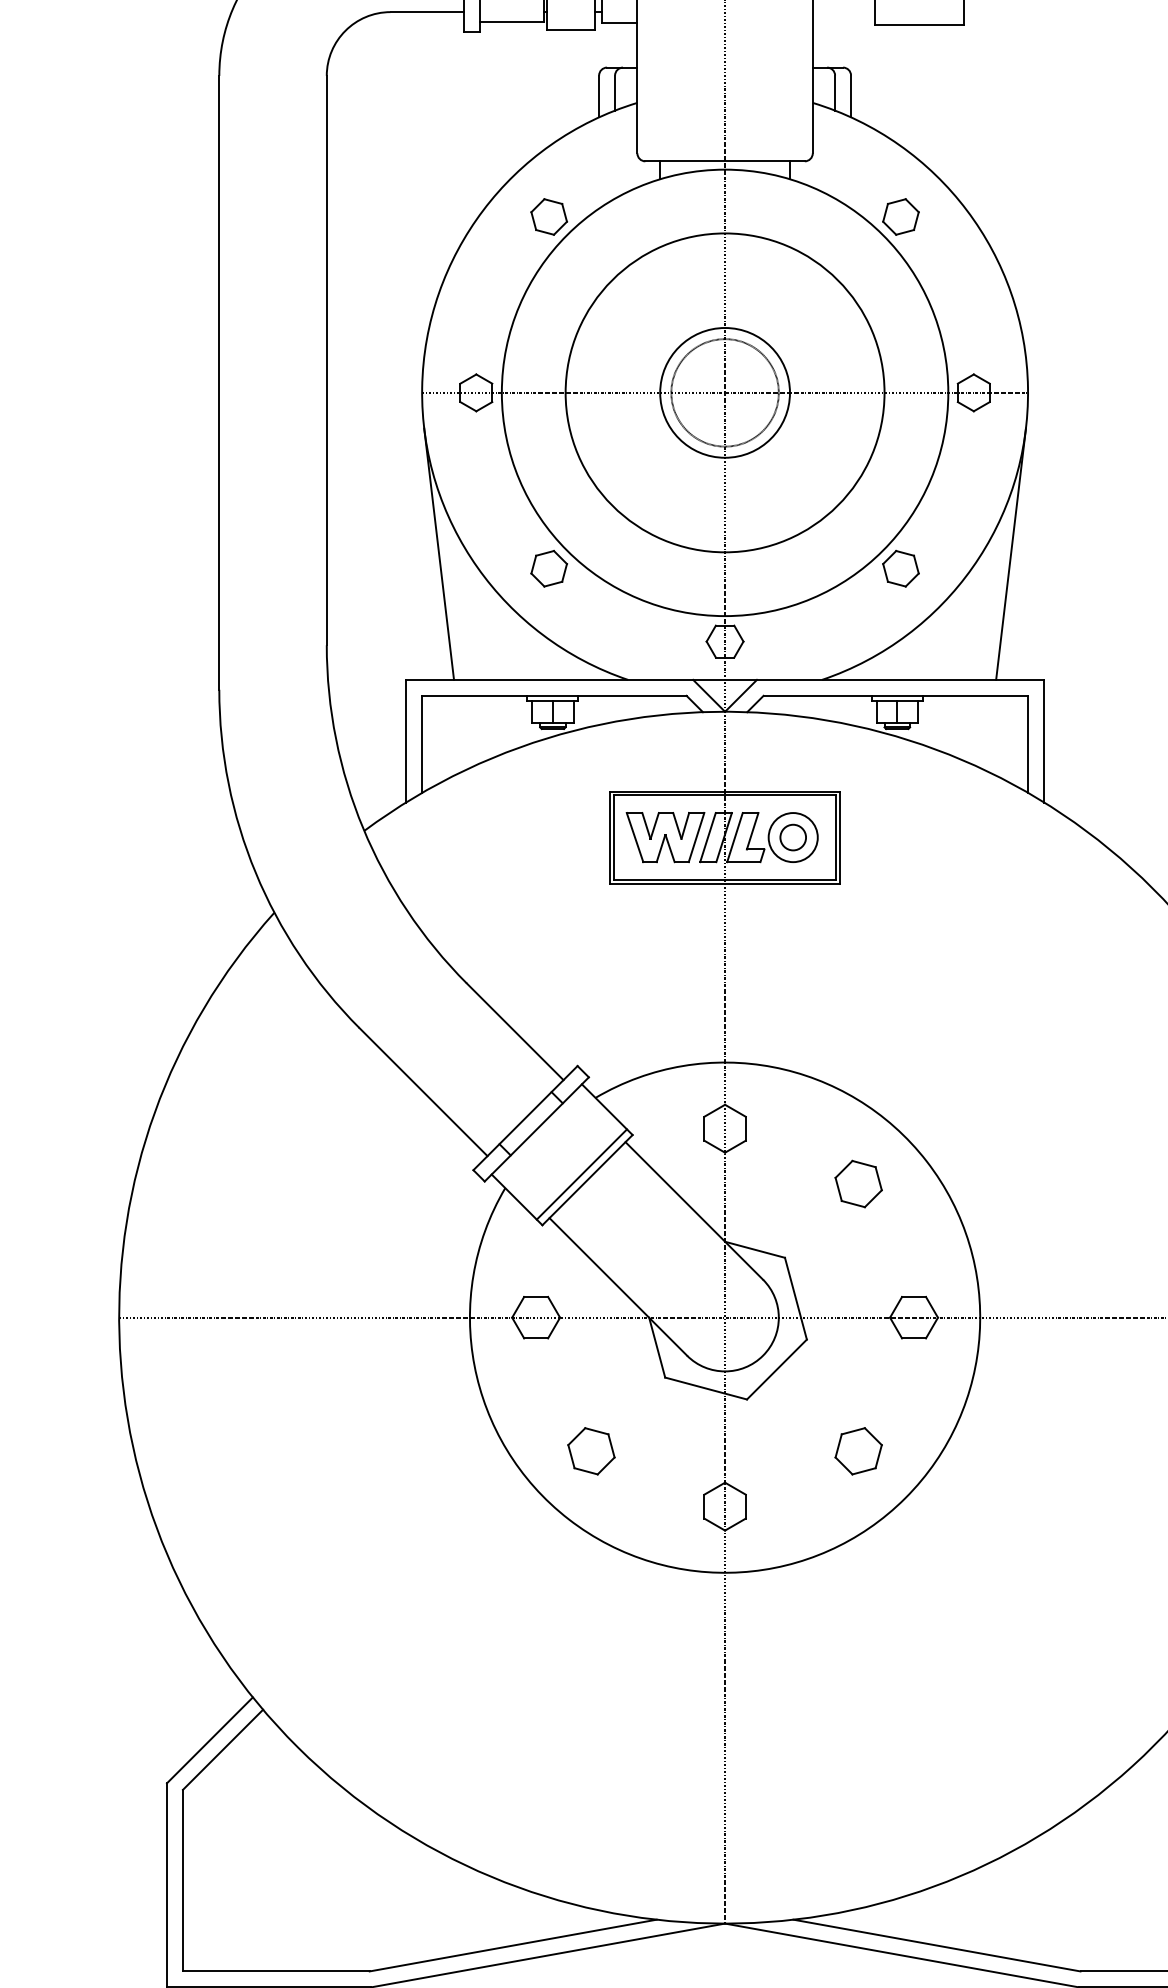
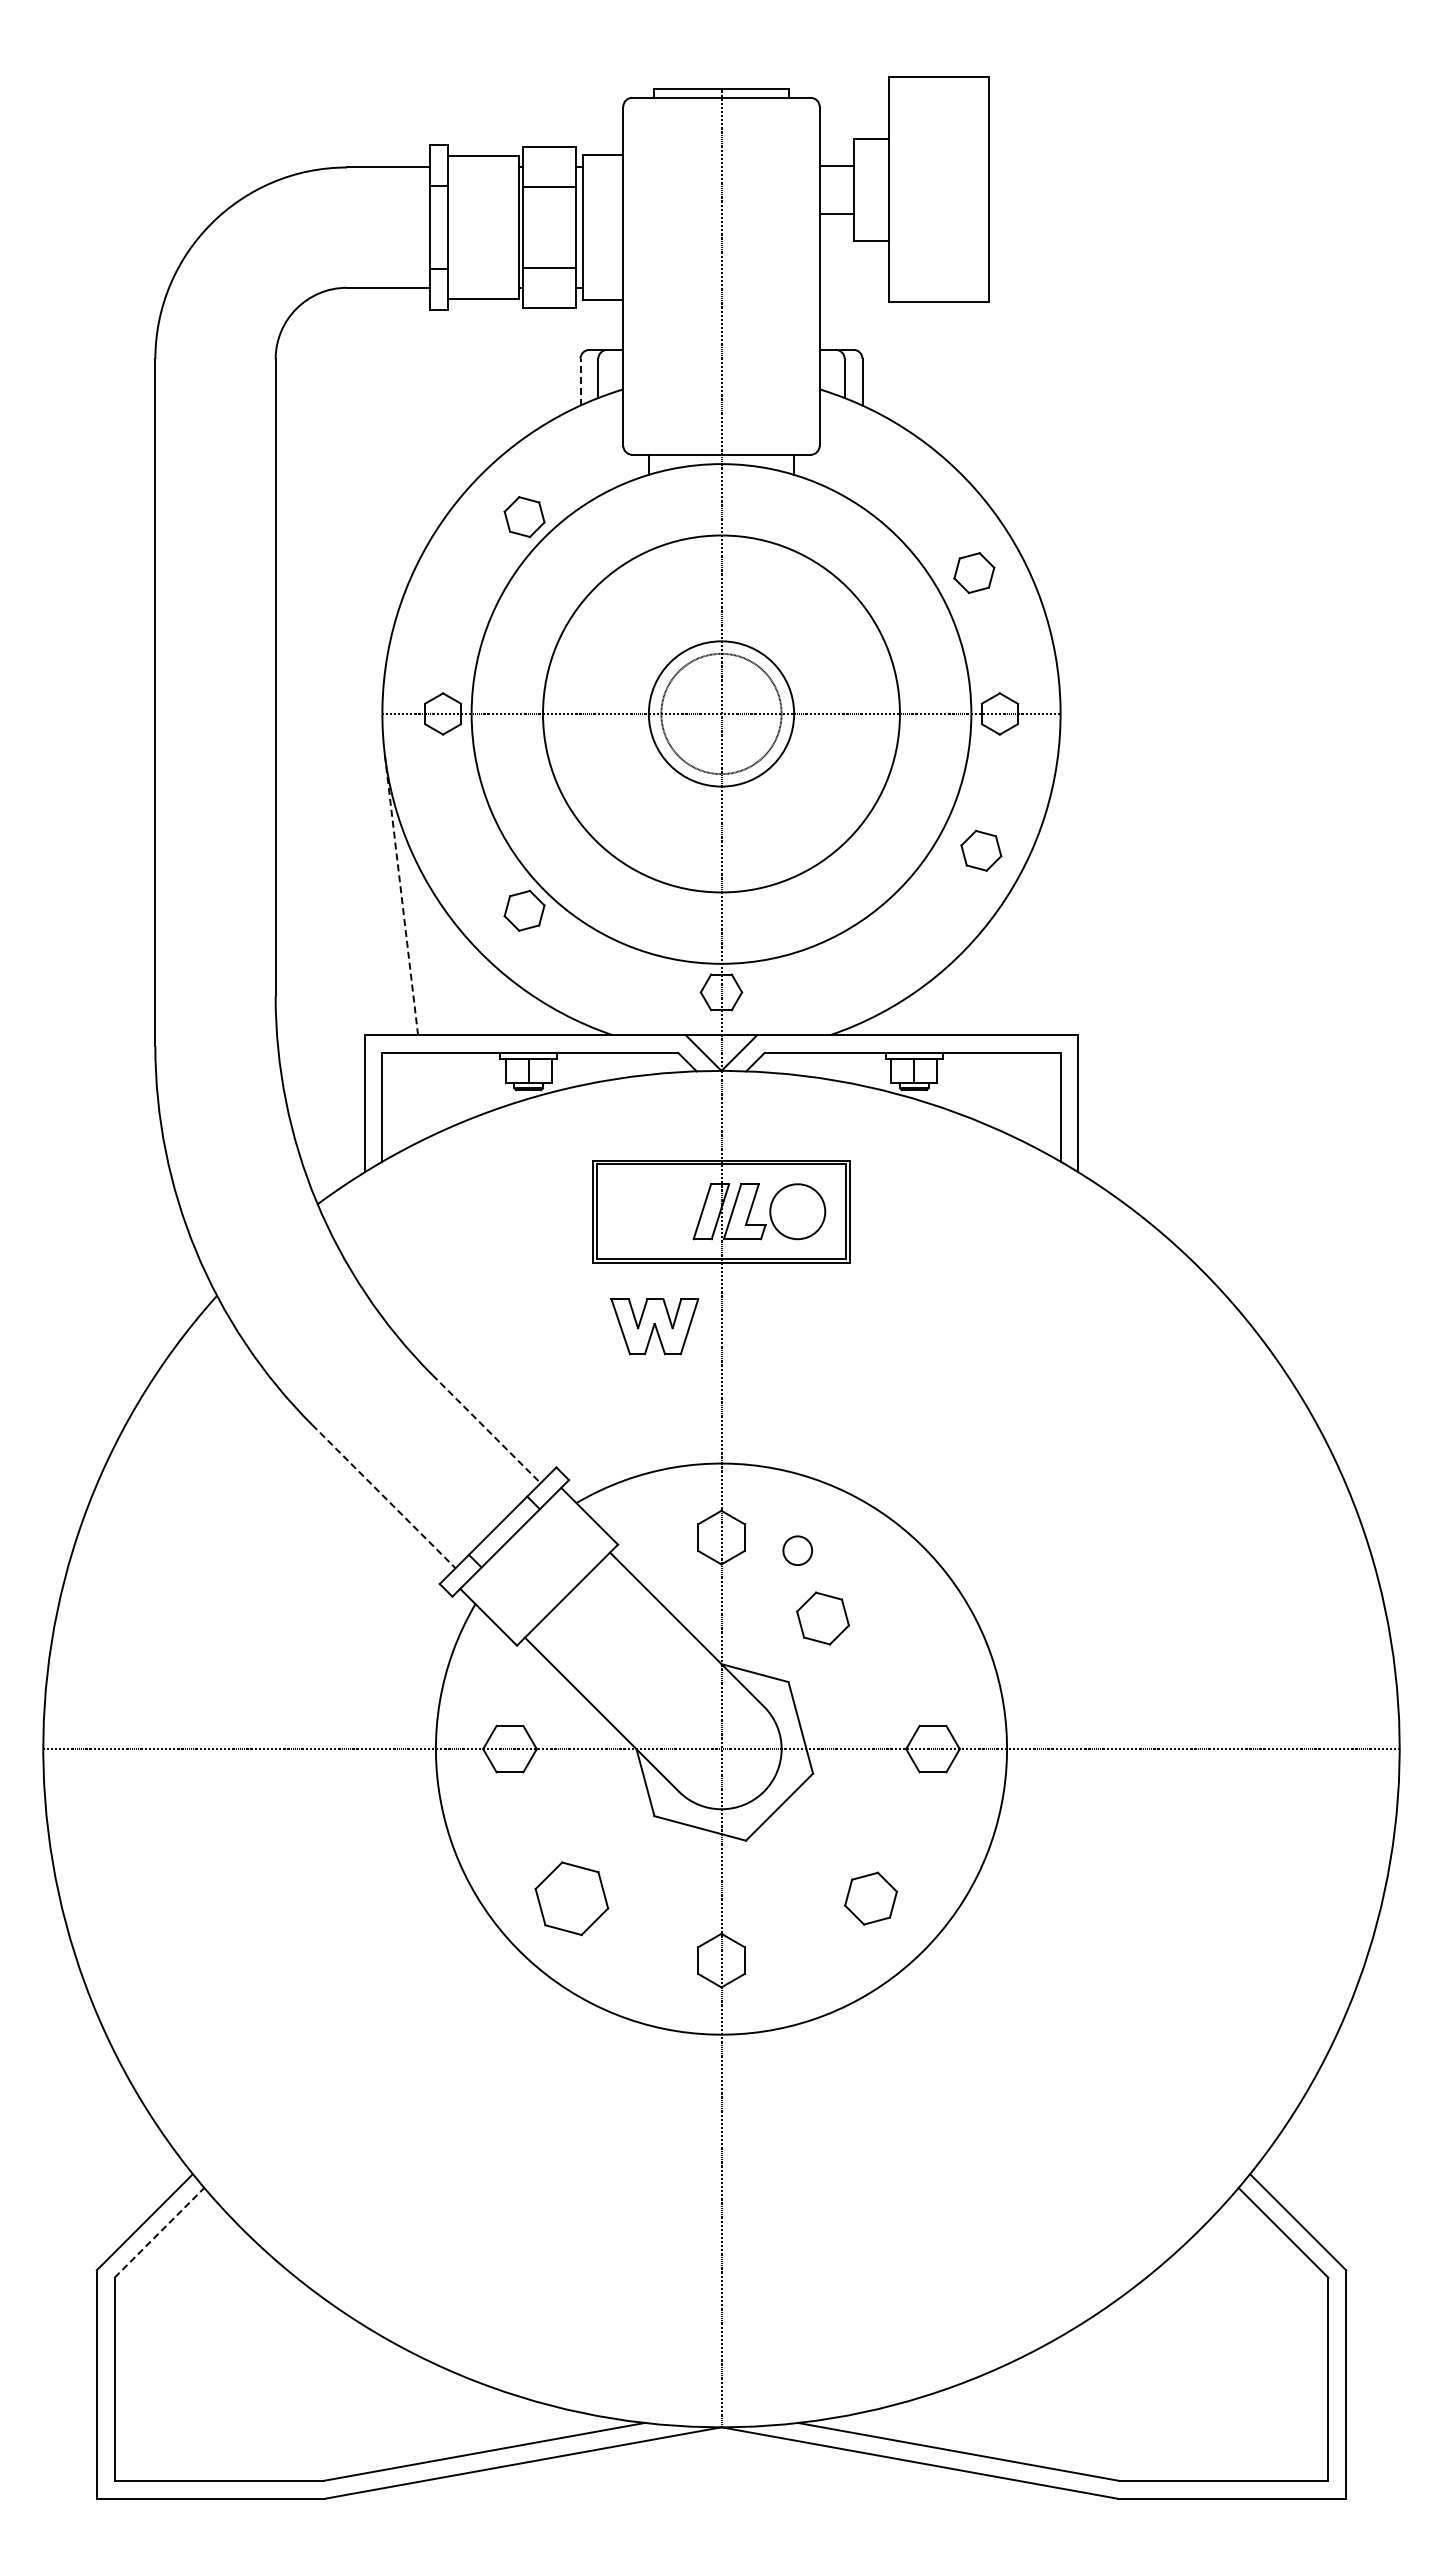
line: (599, 95) -> (580, 381), solid -> dashed
part: (901, 216) -> (974, 572), moved
line: (439, 554) -> (401, 894), solid -> dashed
line: (1010, 554) -> (1041, 894), removed
part: (901, 568) -> (981, 850), moved
part: (665, 837) -> (654, 1326), moved
circle: (792, 837) -> (797, 1550), moved
line: (515, 1032) -> (486, 1429), solid -> dashed
line: (424, 1091) -> (384, 1496), solid -> dashed
line: (581, 1174) -> (560, 1588), removed
part: (858, 1184) -> (822, 1618), moved
part: (591, 1451) -> (571, 1898), size x1.4
line: (223, 1749) -> (159, 2232), solid -> dashed

